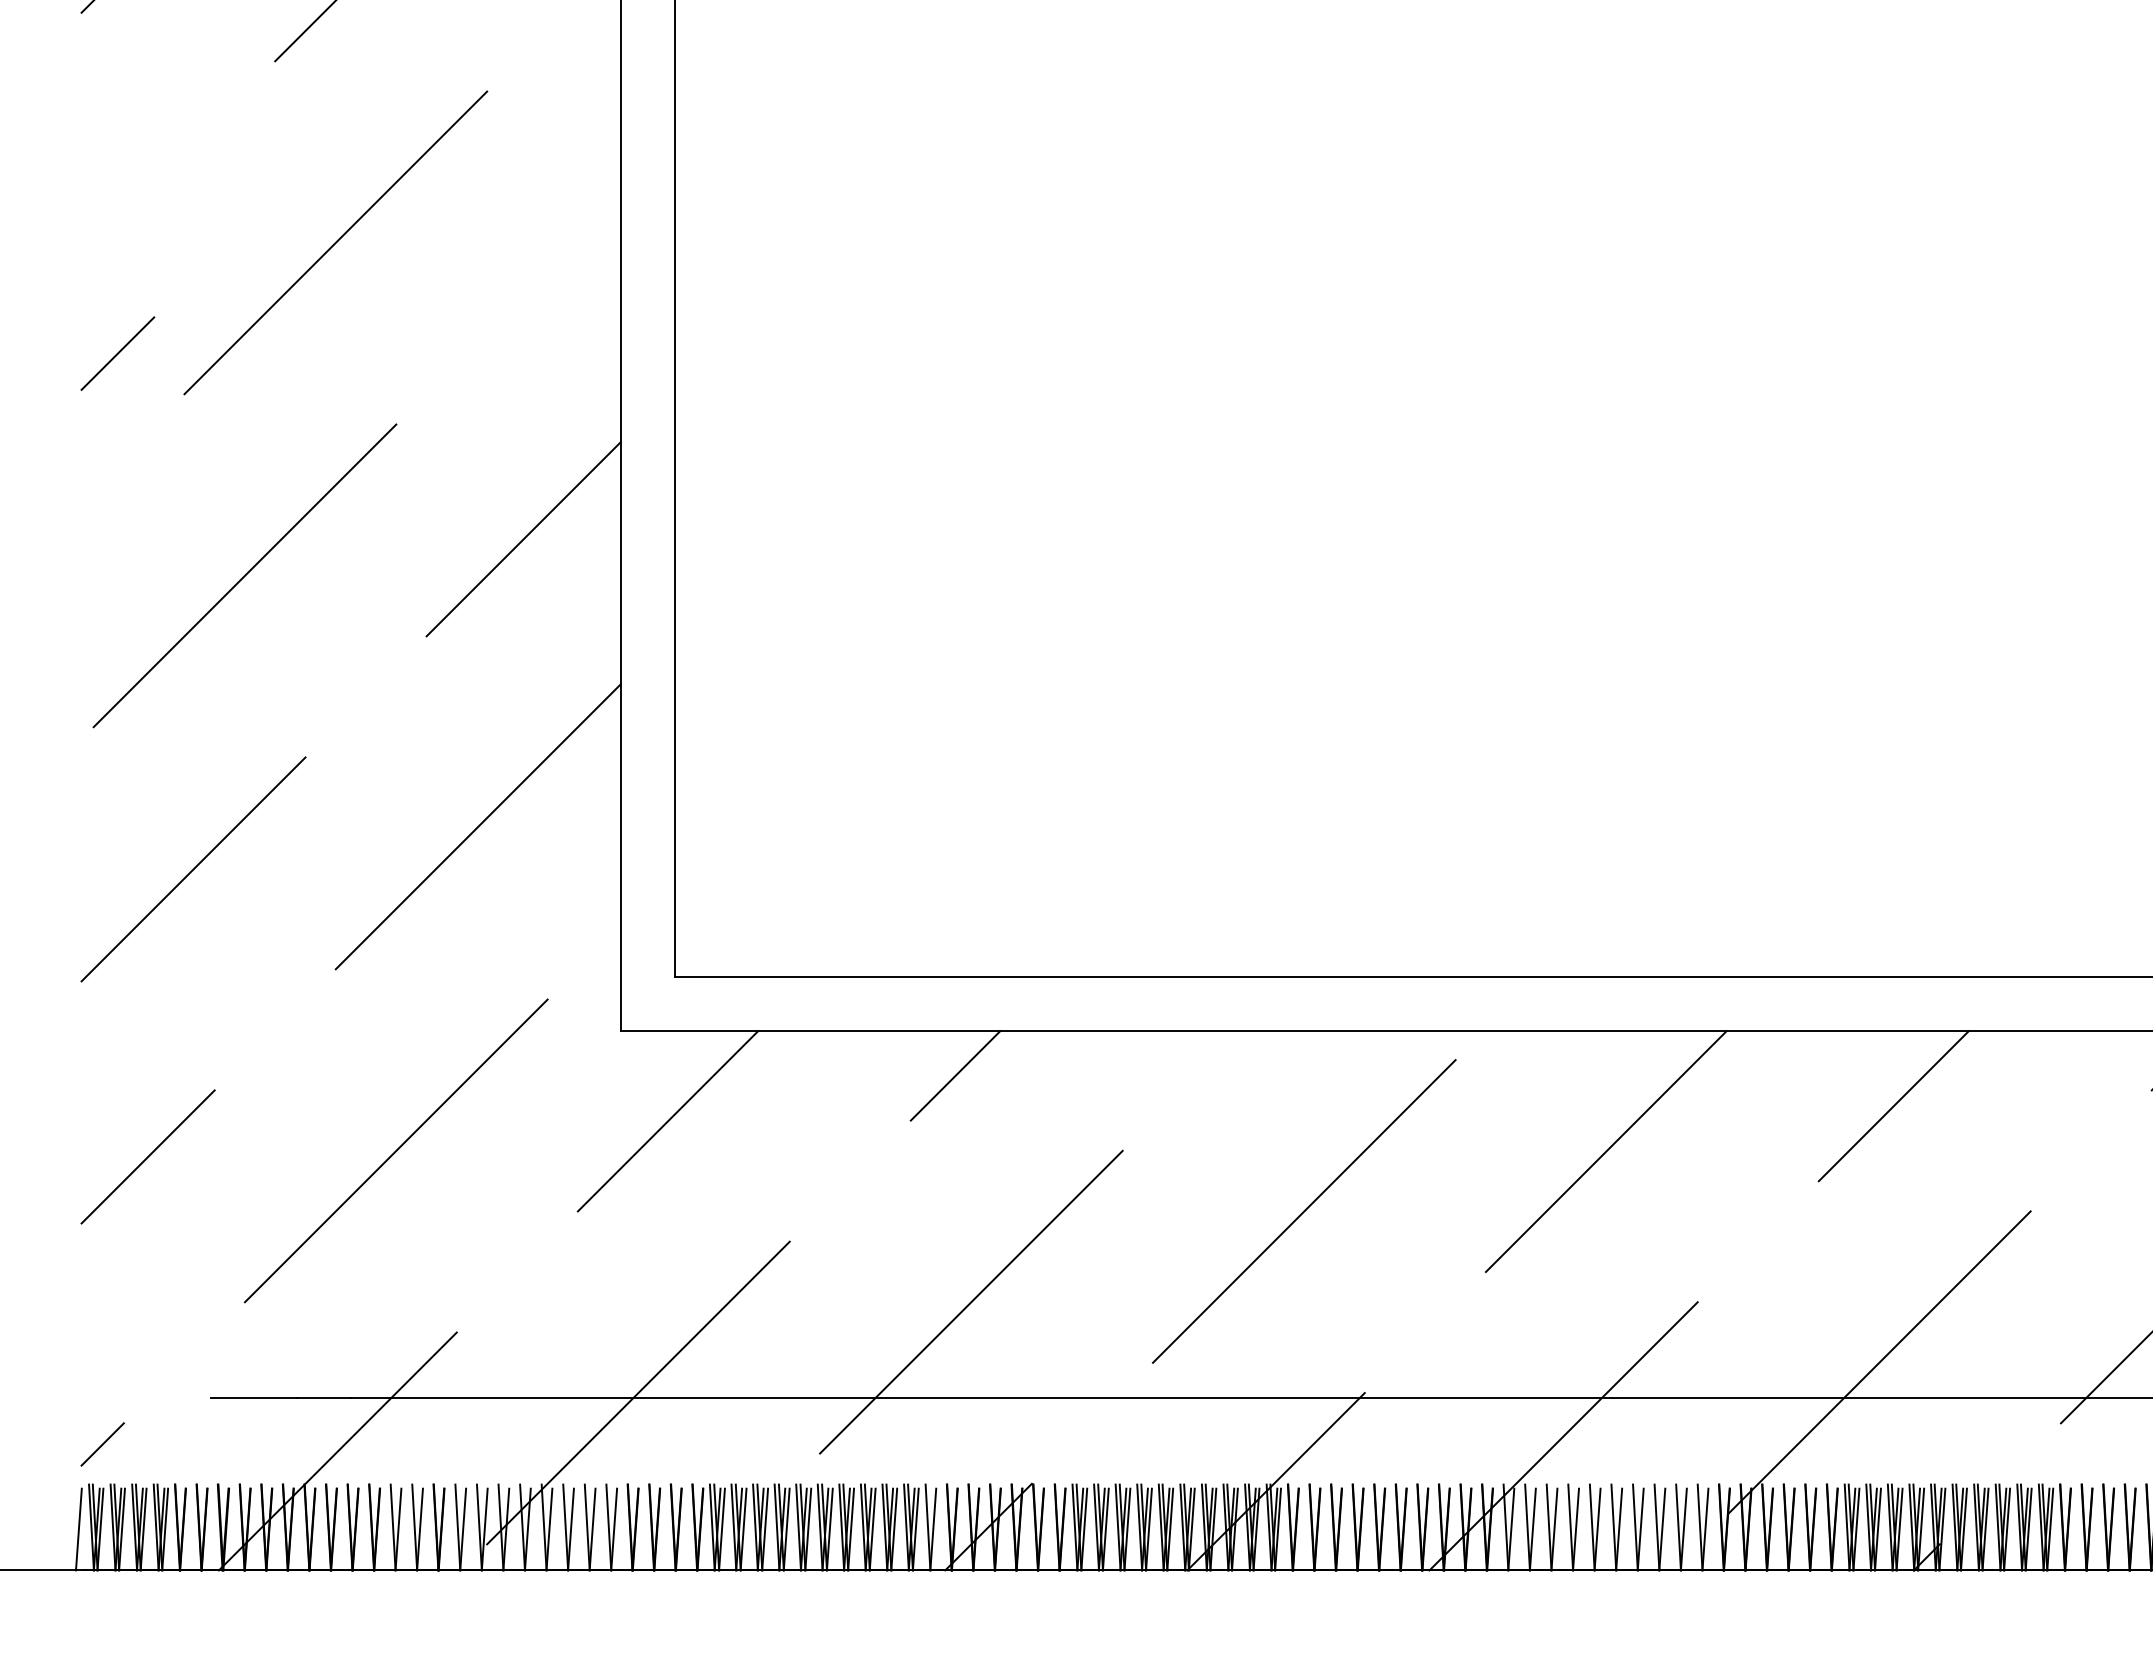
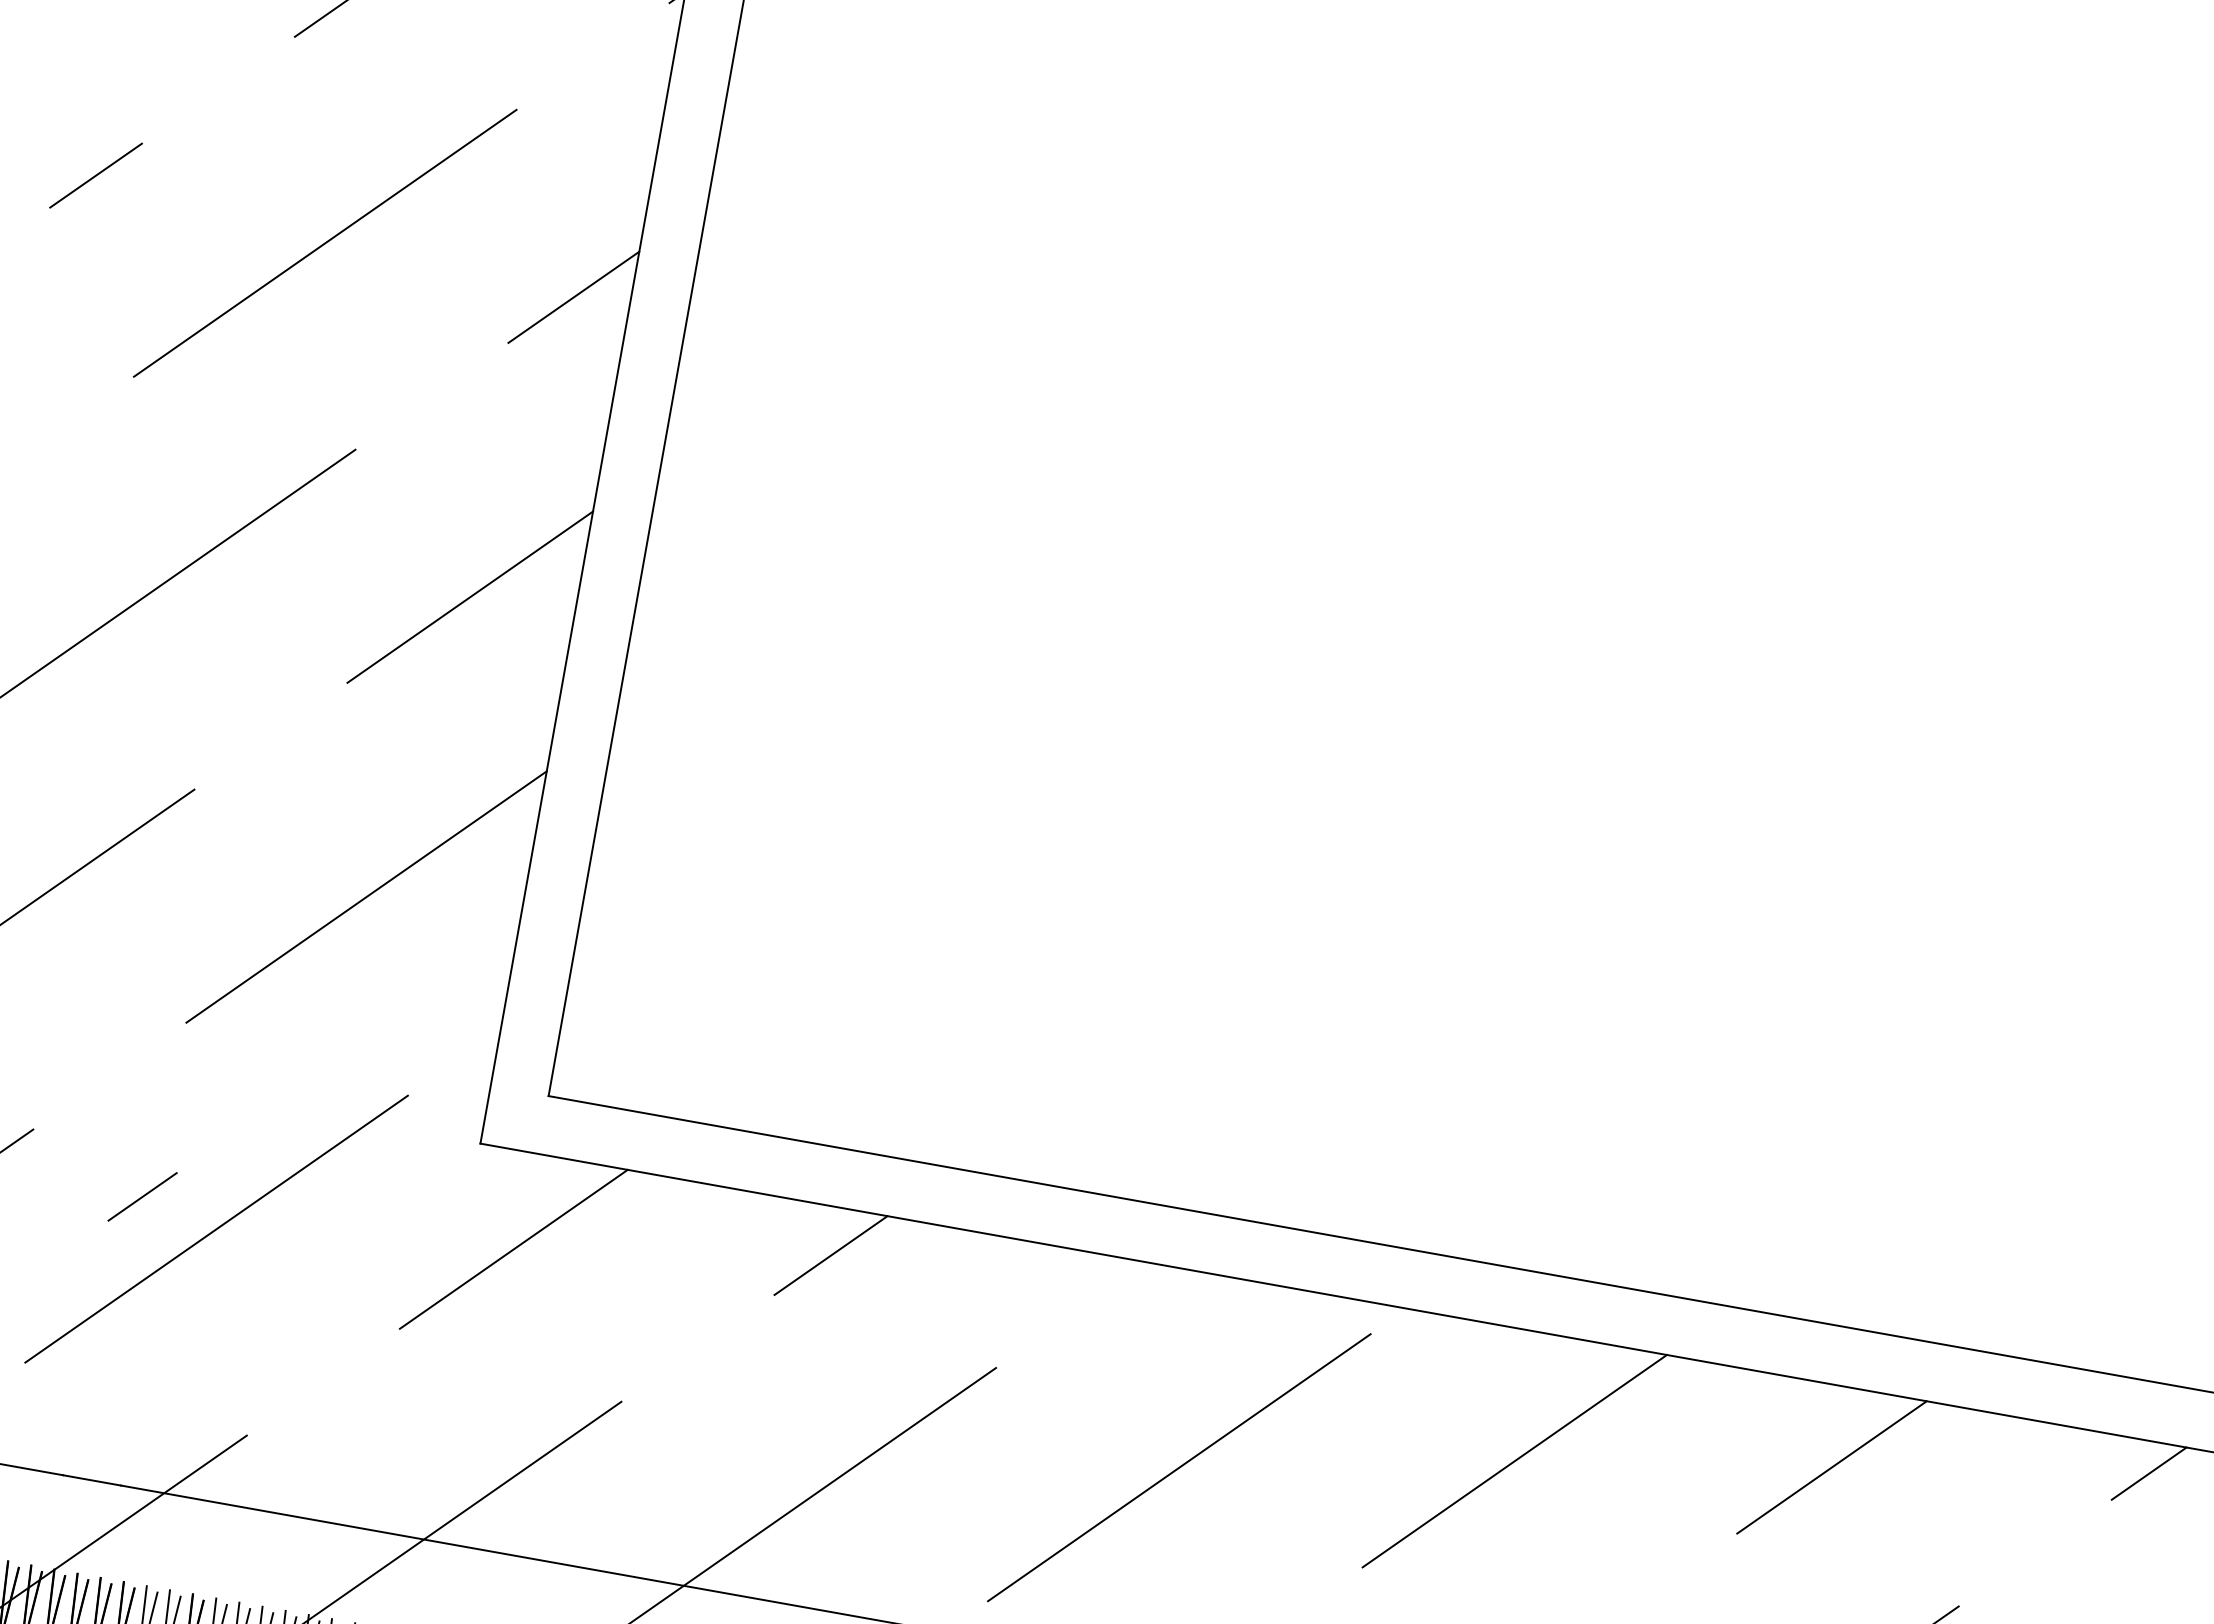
line: (568, 251) -> (573, 297), added
line: (117, 353) -> (95, 175), moved
line: (324, 1133) -> (142, 1196), added

